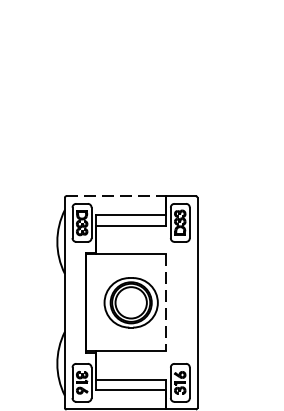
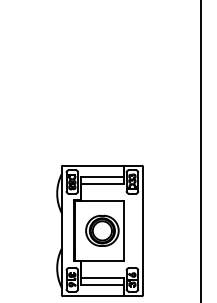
line: (116, 195) -> (93, 165), dashed -> solid
line: (165, 302) -> (123, 230), dashed -> solid

